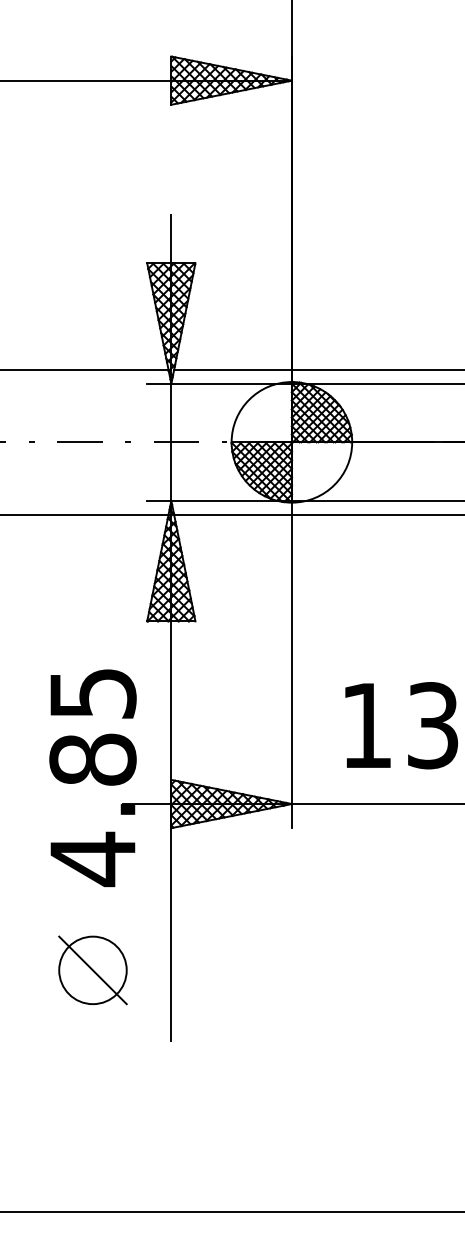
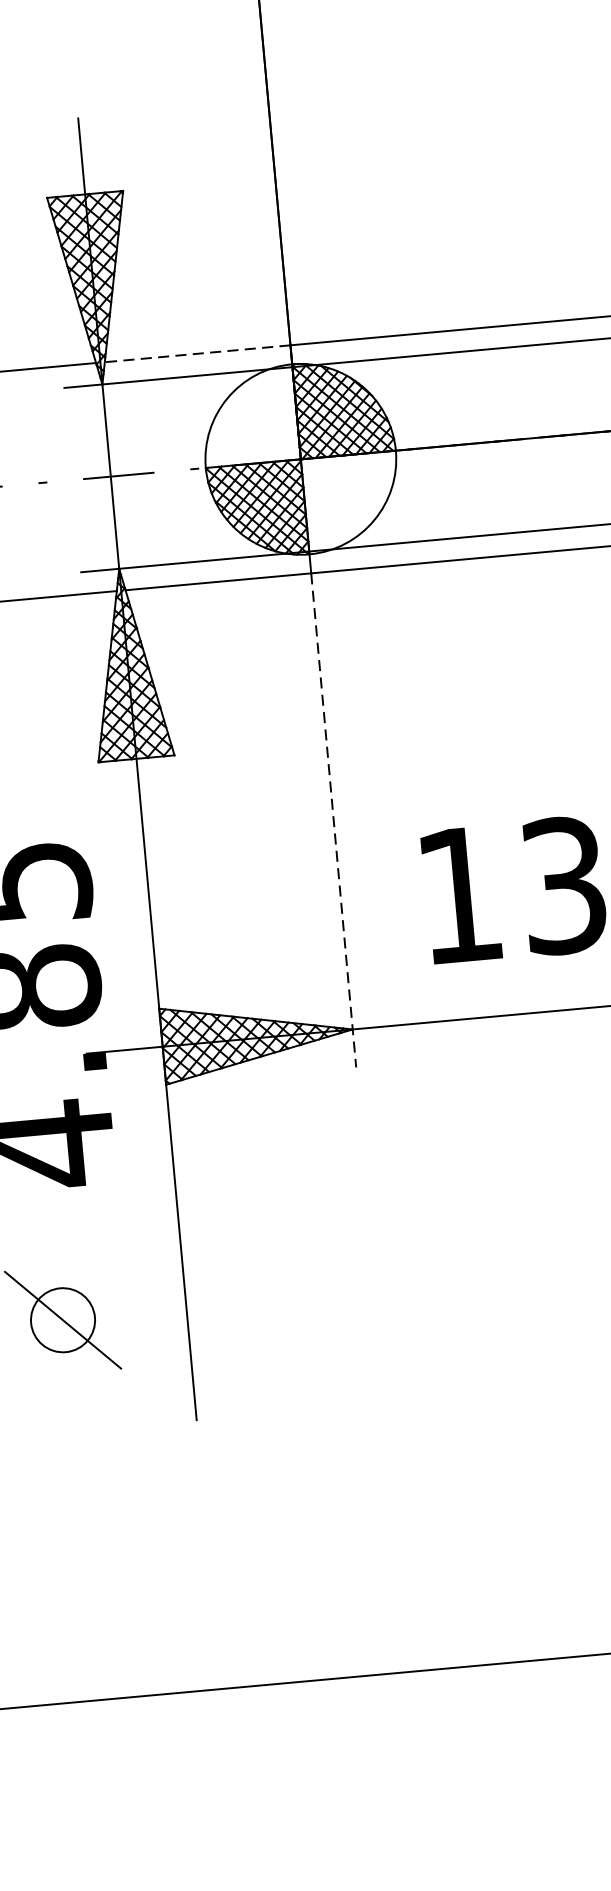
line: (233, 370) -> (198, 354), solid -> dashed
line: (291, 671) -> (333, 820), solid -> dashed
circle: (92, 970) -> (62, 1320), size x0.6

